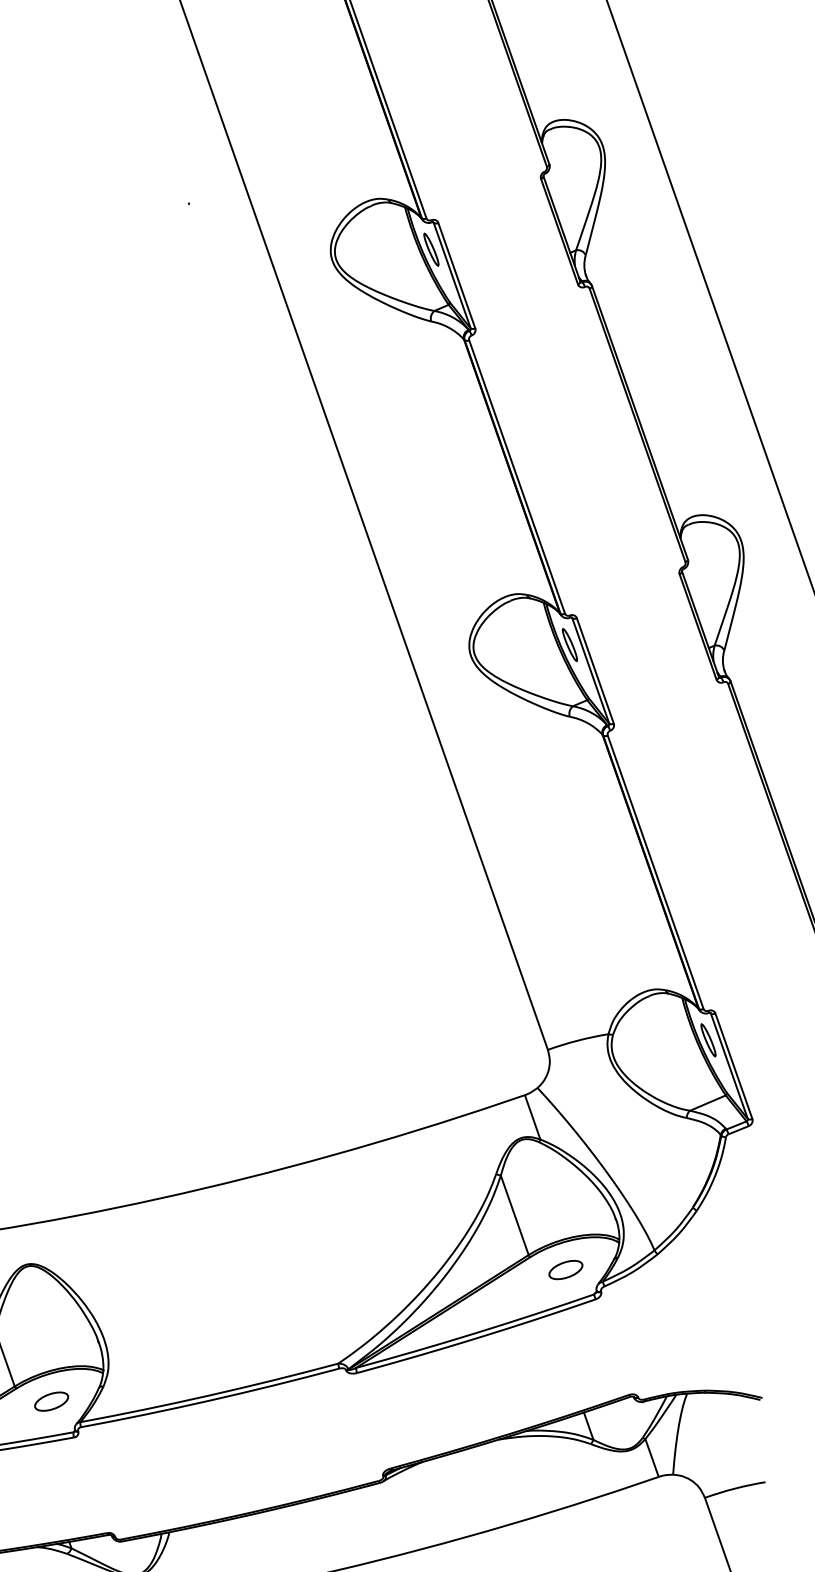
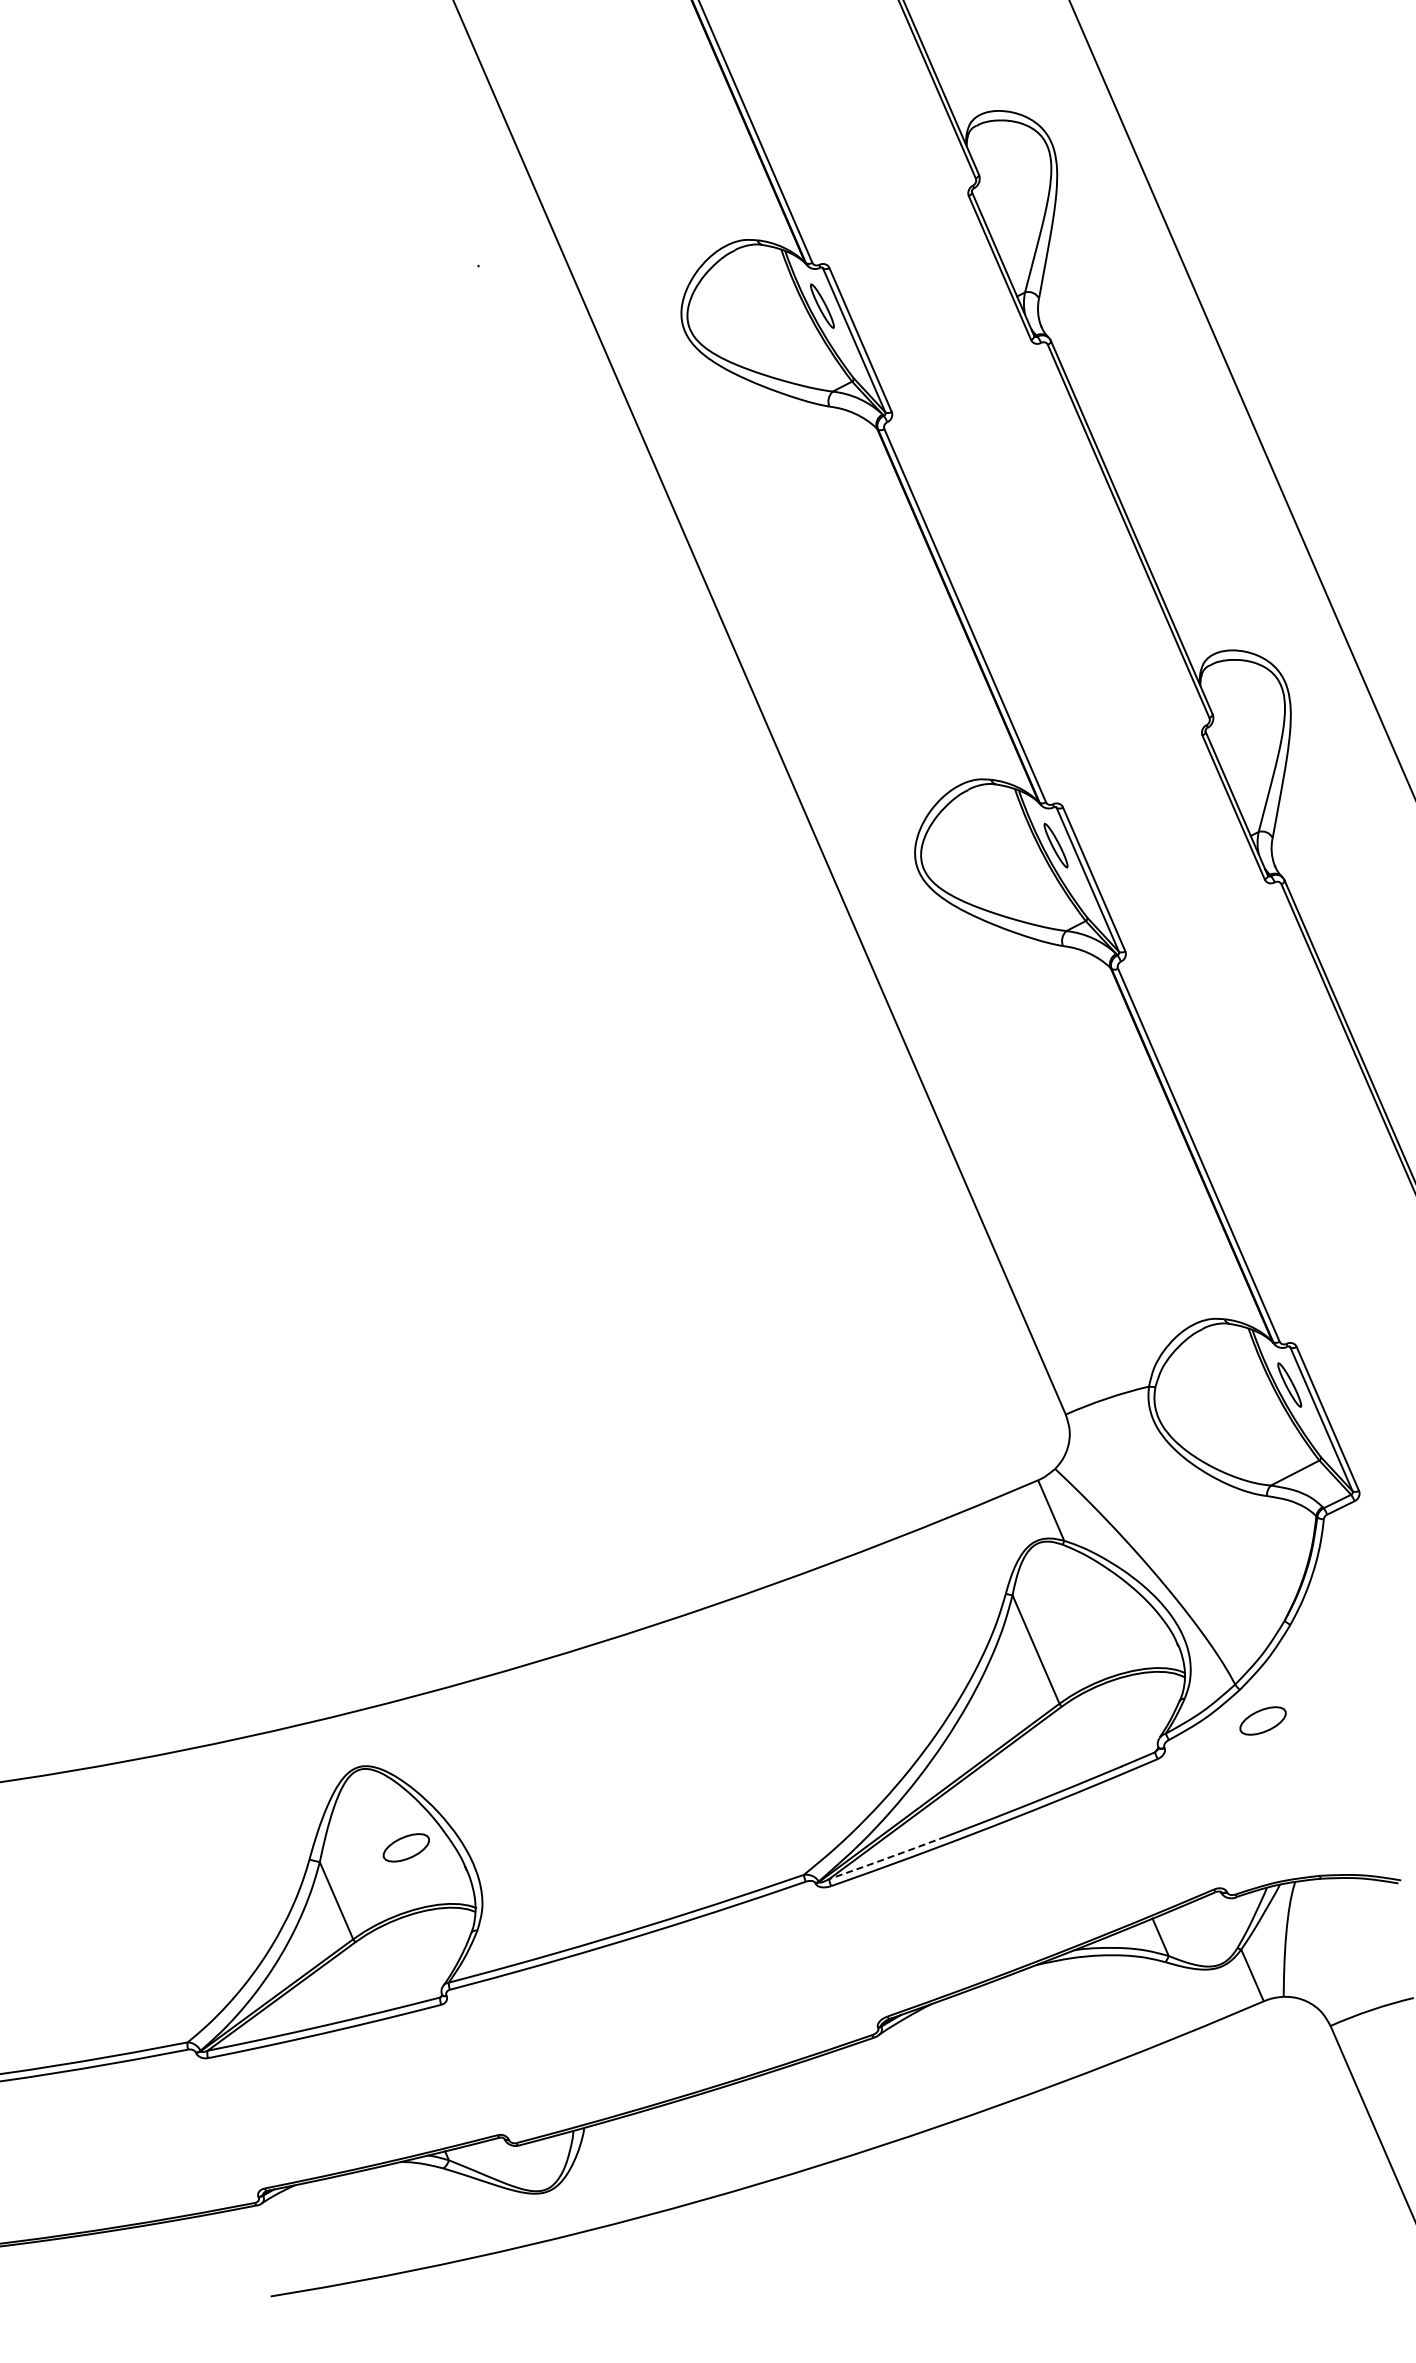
part: (565, 1269) -> (1262, 1720), moved
line: (398, 1356) -> (887, 1858), solid -> dashed
part: (51, 1401) -> (405, 1847), moved

